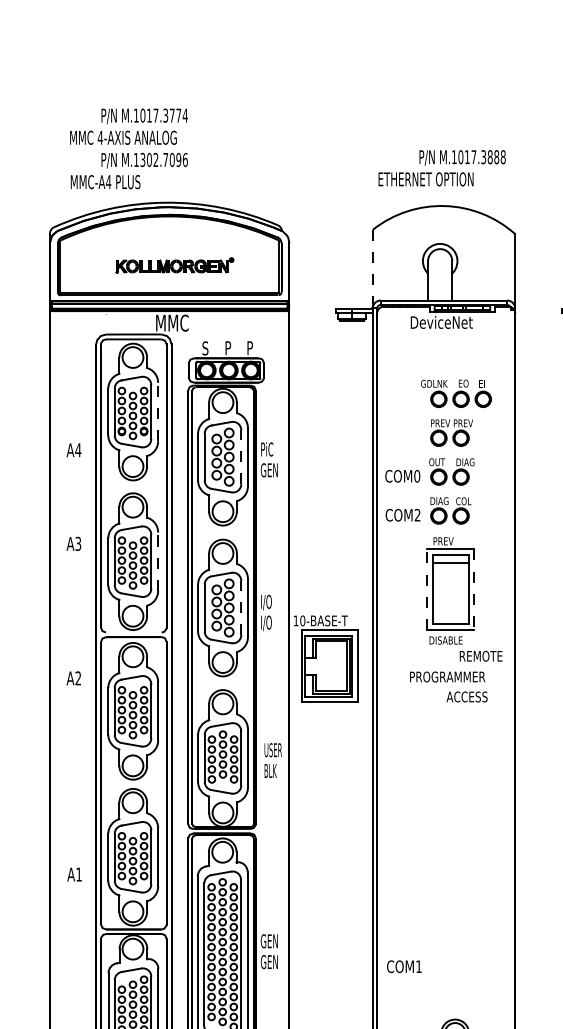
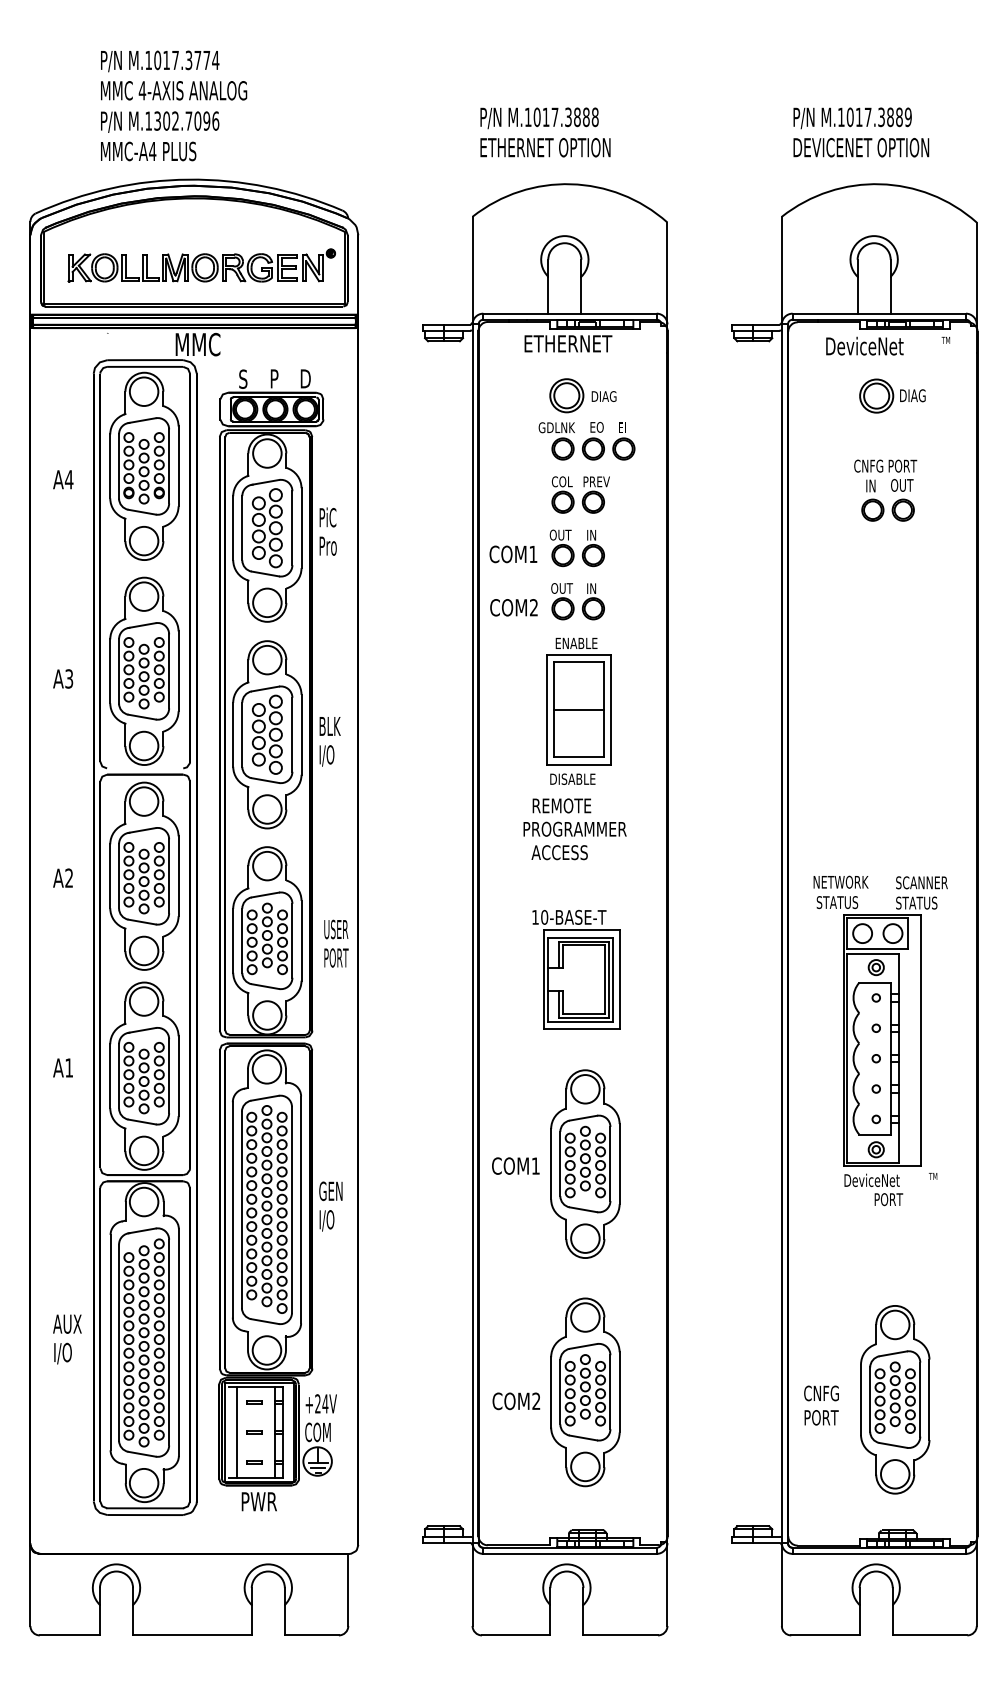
text: (123, 137) -> (174, 90), moved
text: (462, 158) -> (539, 118), moved
text: (105, 182) -> (148, 151), moved
part: (174, 265) -> (201, 265), size x1.67
line: (372, 269) -> (472, 270), dashed -> solid
text: (443, 322) -> (569, 343), DeviceNet -> ETHERNET
text: (251, 348) -> (306, 379), P -> D
part: (453, 360) -> (582, 395), added
line: (158, 412) -> (178, 466), dashed -> solid
text: (439, 423) -> (564, 481), PREV -> COL
text: (74, 450) -> (63, 479), moved
line: (241, 457) -> (292, 528), dashed -> solid
text: (465, 461) -> (599, 534), DIAG -> IN
text: (269, 469) -> (330, 545), GEN -> Pro
text: (417, 476) -> (533, 554), COM0 -> COM1
text: (439, 501) -> (563, 588), DIAG -> OUT
text: (463, 501) -> (596, 588), COL -> IN
text: (448, 540) -> (576, 642), PREV -> ENABLE
text: (74, 543) -> (63, 678), moved
line: (158, 561) -> (178, 671), dashed -> solid
line: (450, 562) -> (578, 709), moved
line: (426, 589) -> (546, 709), dashed -> solid
line: (474, 590) -> (611, 710), dashed -> solid
text: (269, 602) -> (330, 727), I/O -> BLK
line: (241, 607) -> (292, 734), dashed -> solid
text: (480, 655) -> (561, 805), moved
part: (326, 658) -> (576, 969), moved
text: (73, 677) -> (62, 877), moved
text: (466, 696) -> (559, 852), moved
text: (273, 770) -> (336, 957), BLK -> PORT
text: (74, 874) -> (62, 1067), moved
part: (455, 921) -> (585, 1163), added
text: (269, 962) -> (330, 1220), GEN -> I/O
text: (404, 966) -> (515, 1165), moved

